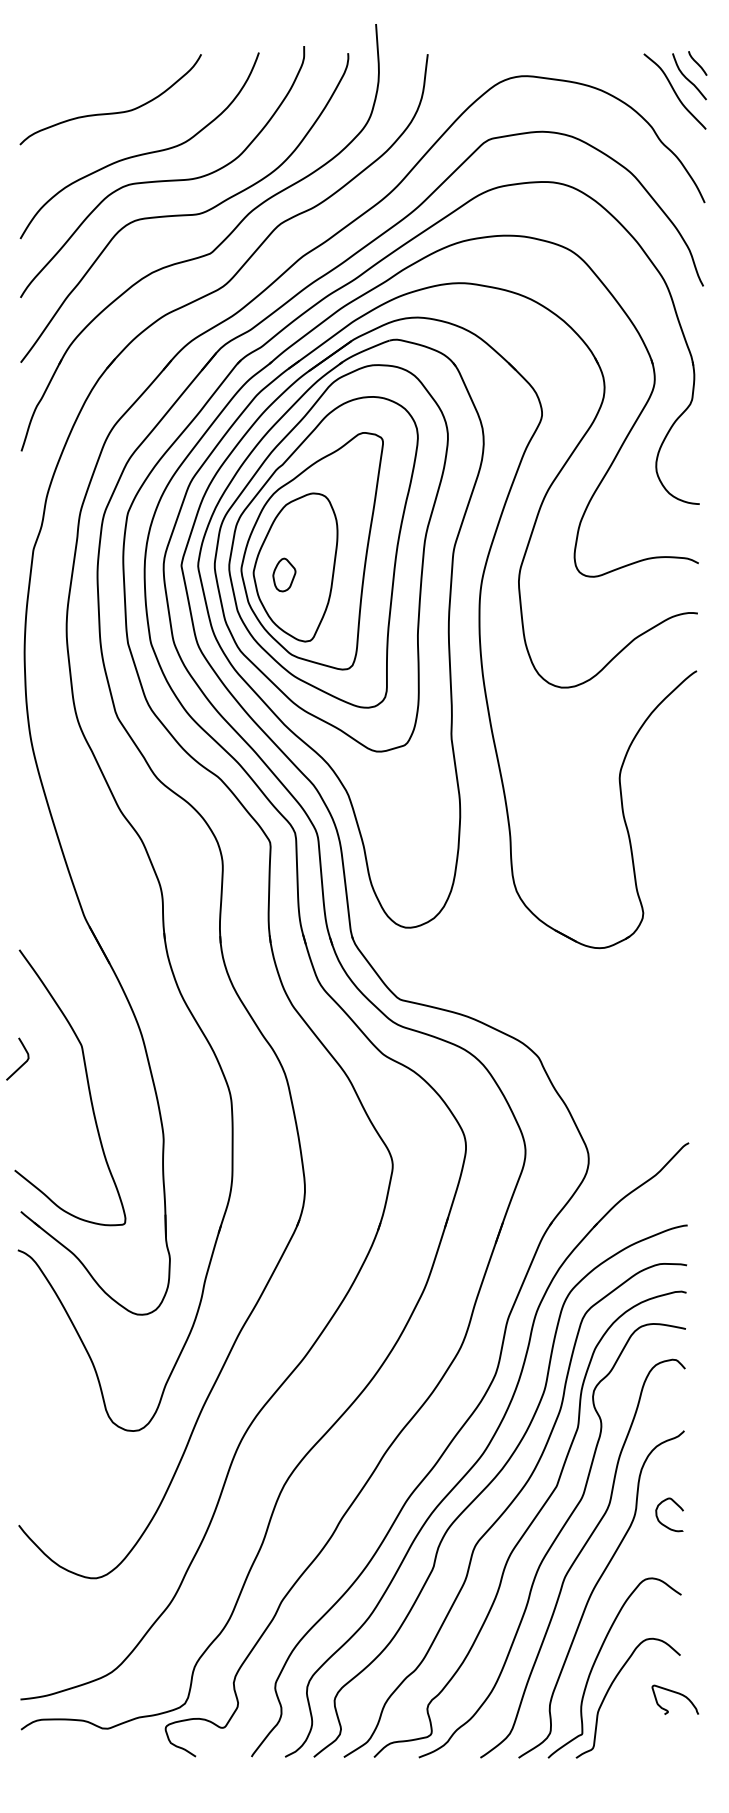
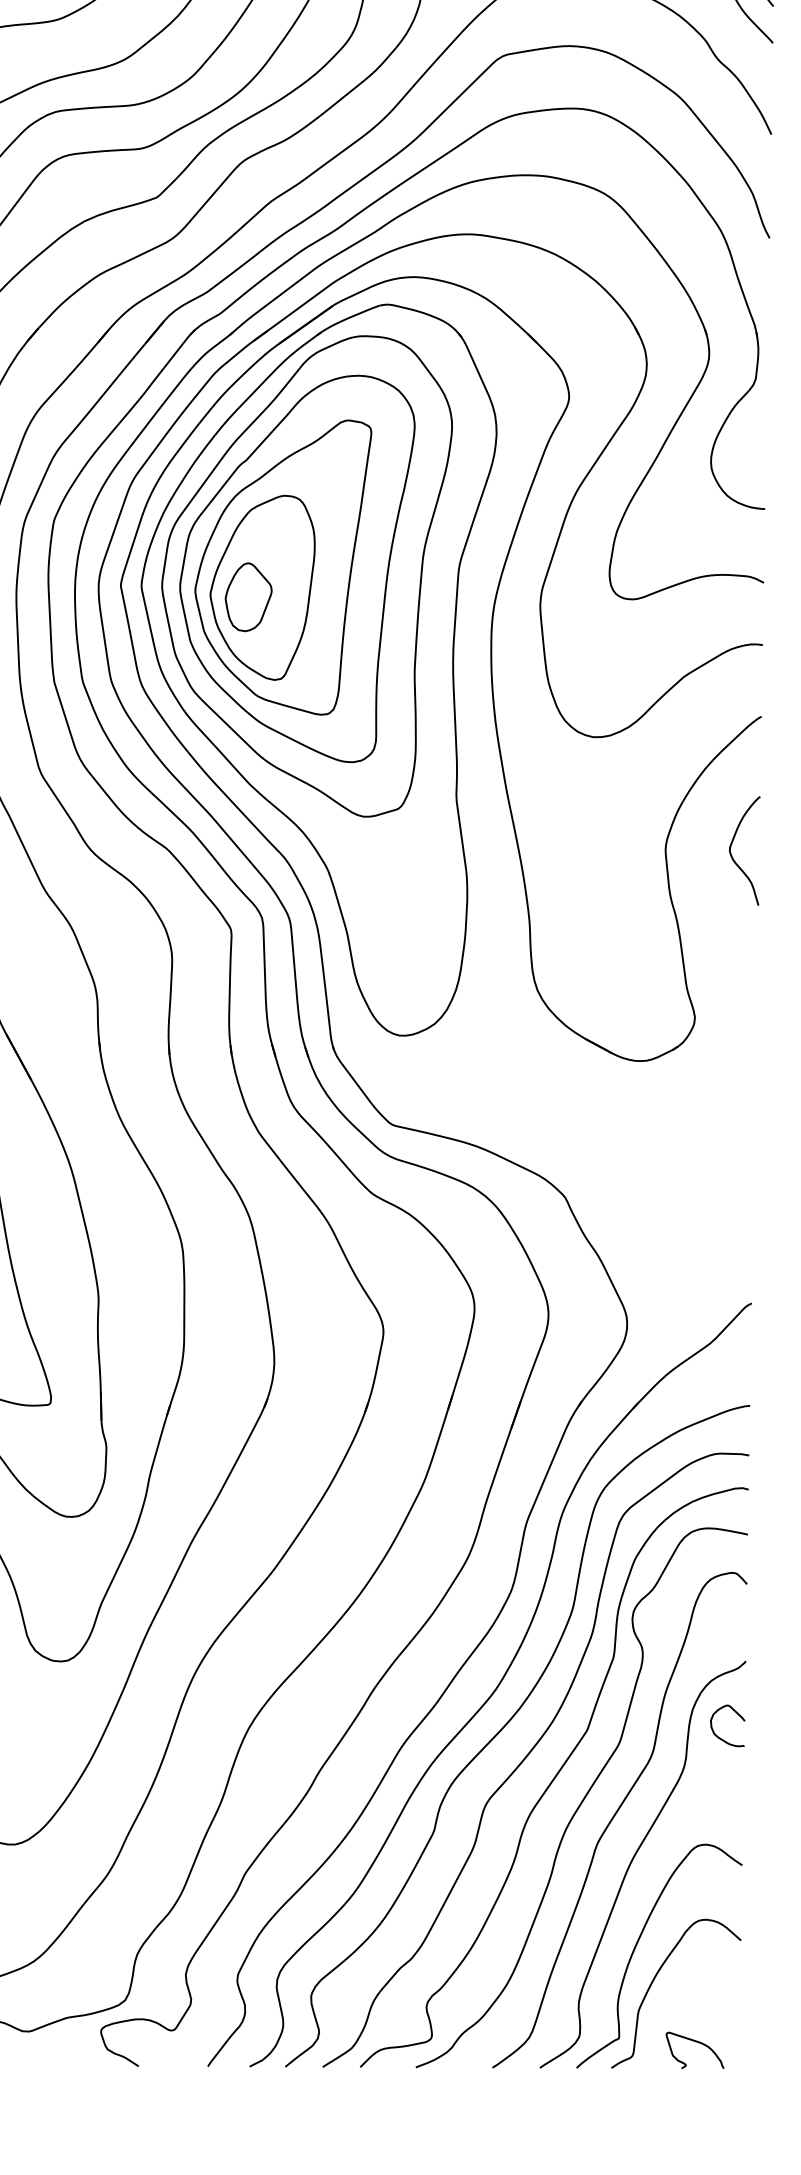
part: (284, 574) -> (248, 596), size x1.67
curve: (674, 784) -> (733, 857), added
curve: (663, 1523) -> (720, 1736), moved
curve: (675, 1693) -> (695, 2042), moved

